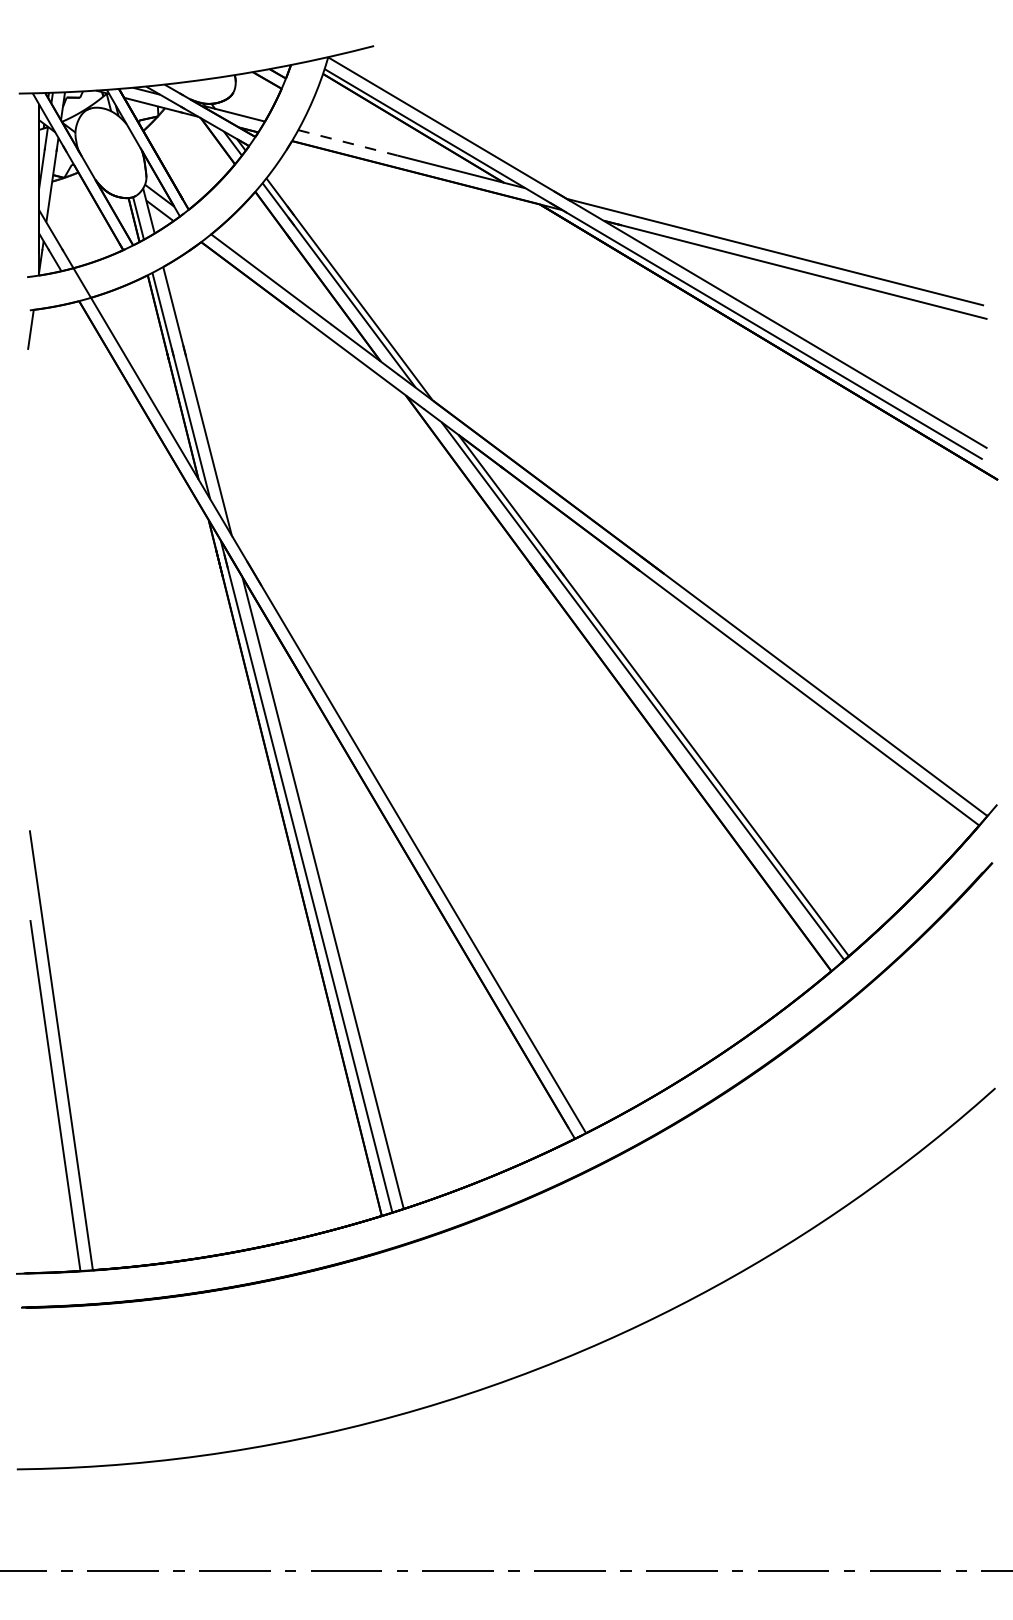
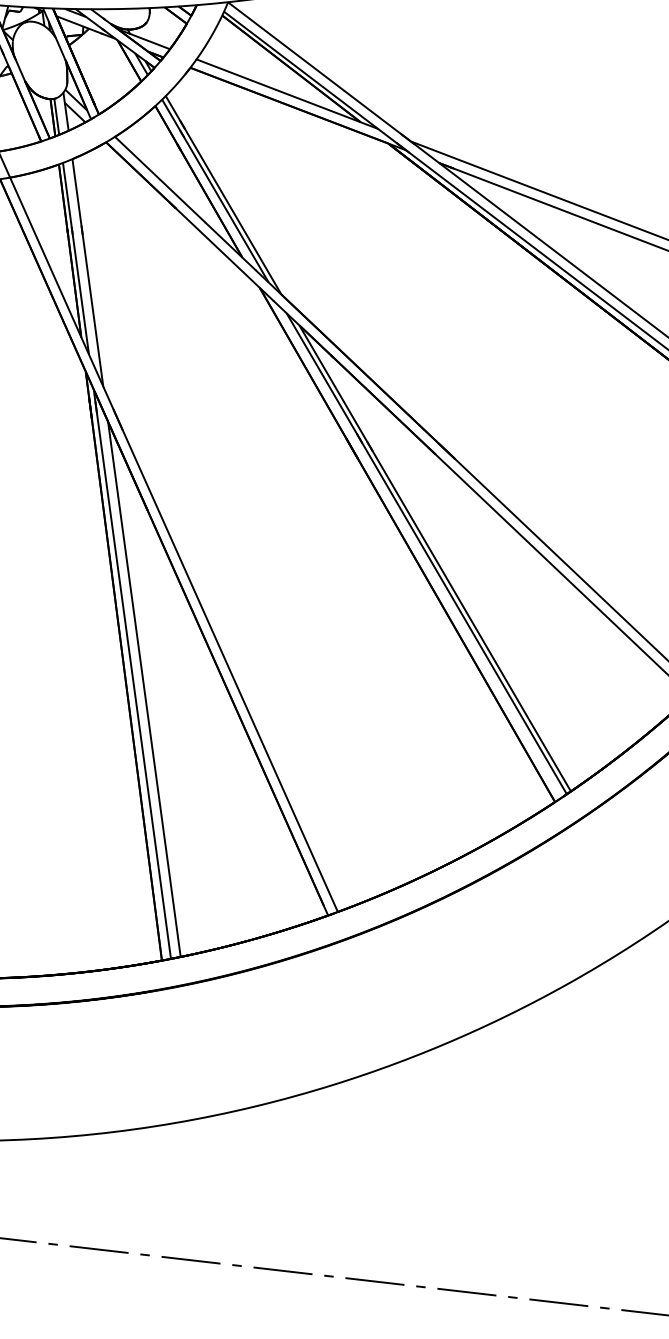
line: (348, 142) -> (236, 74), dashed -> solid

